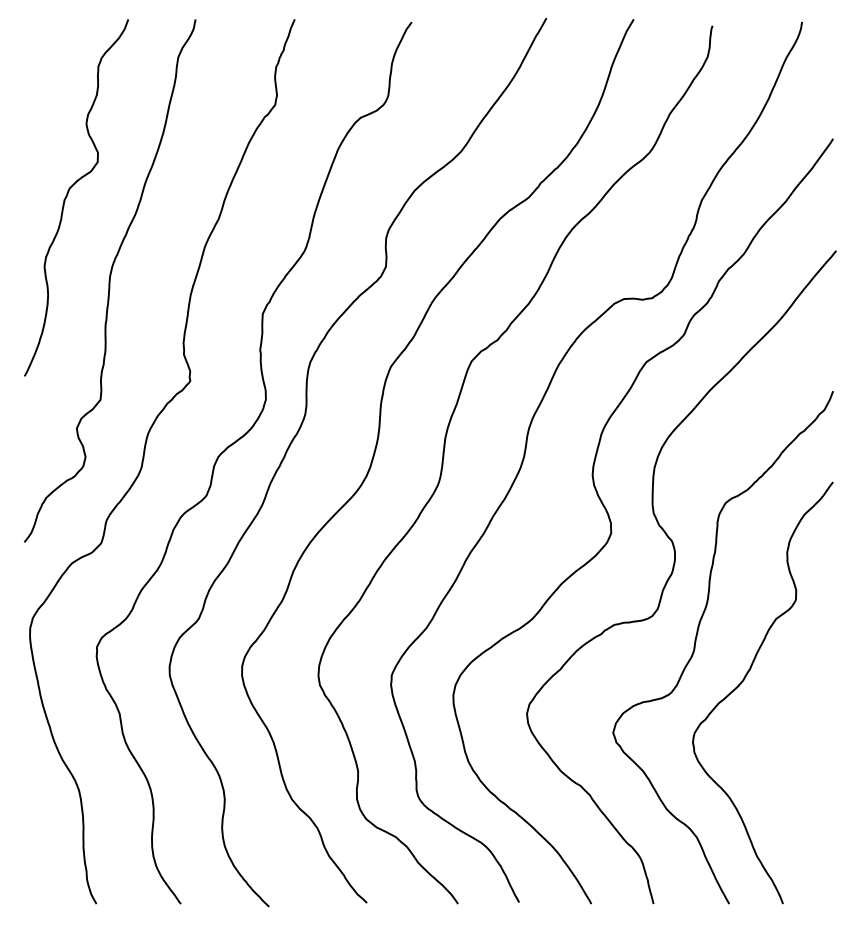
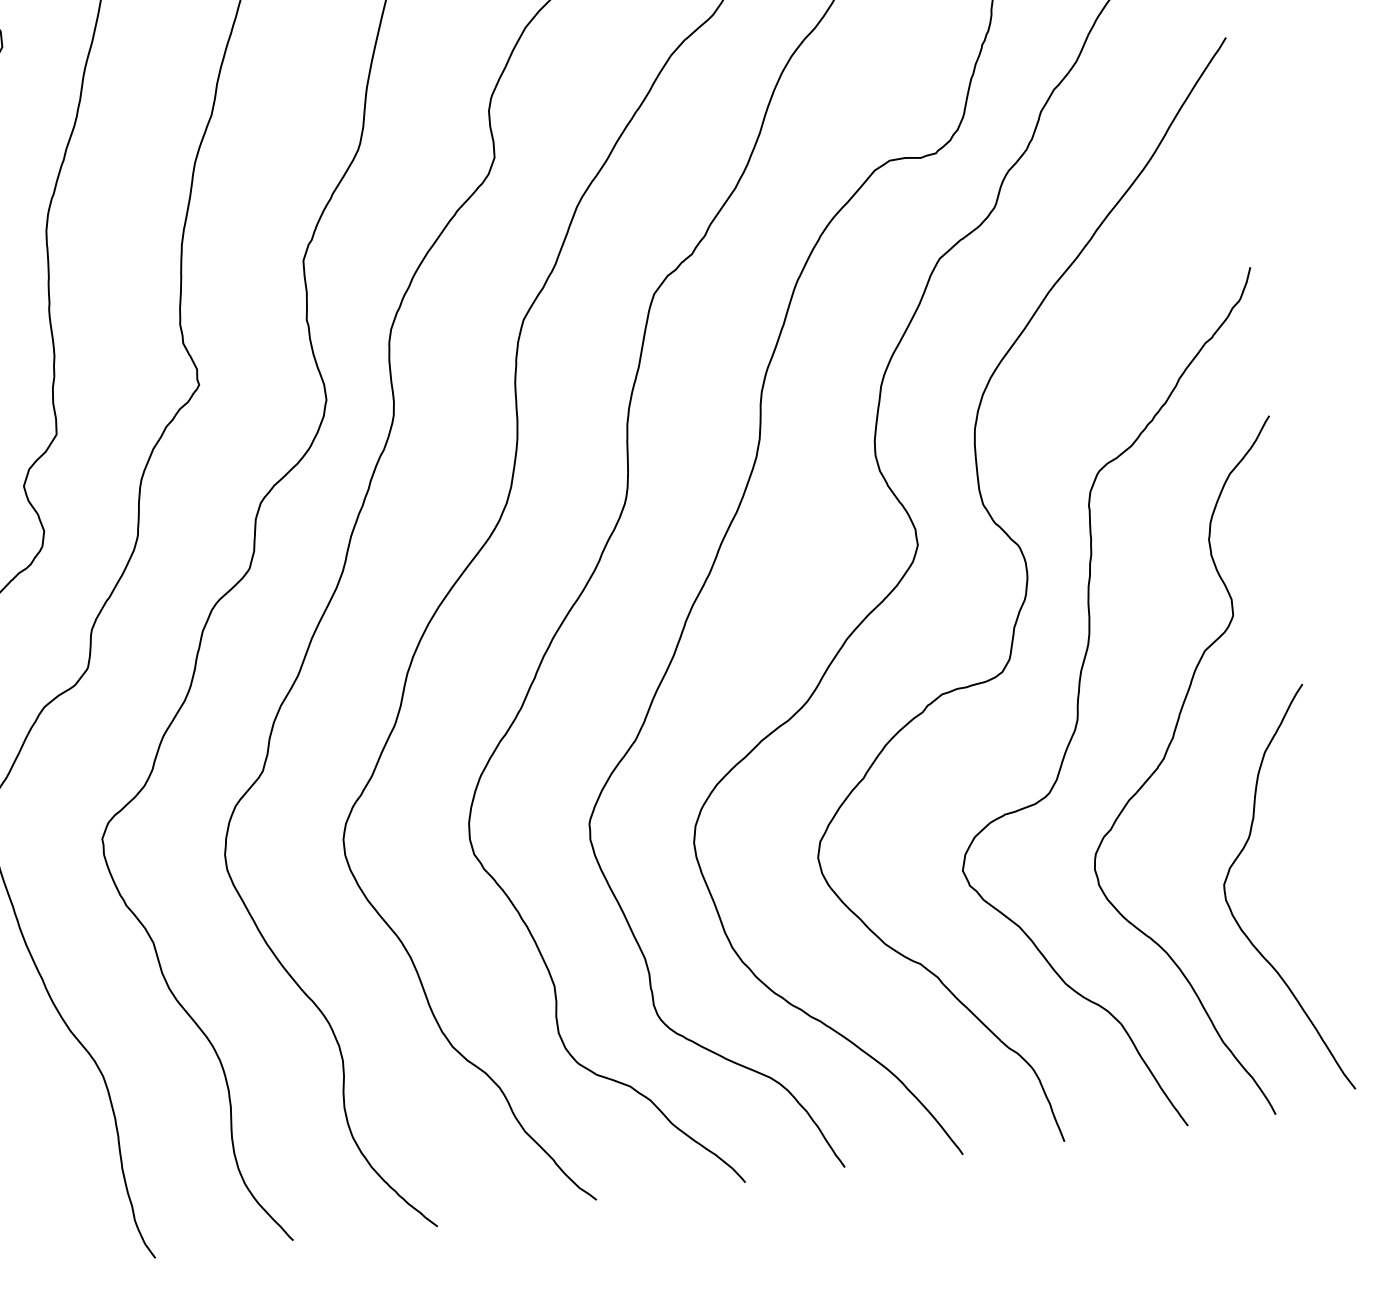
curve: (772, 775) -> (1231, 907), added

